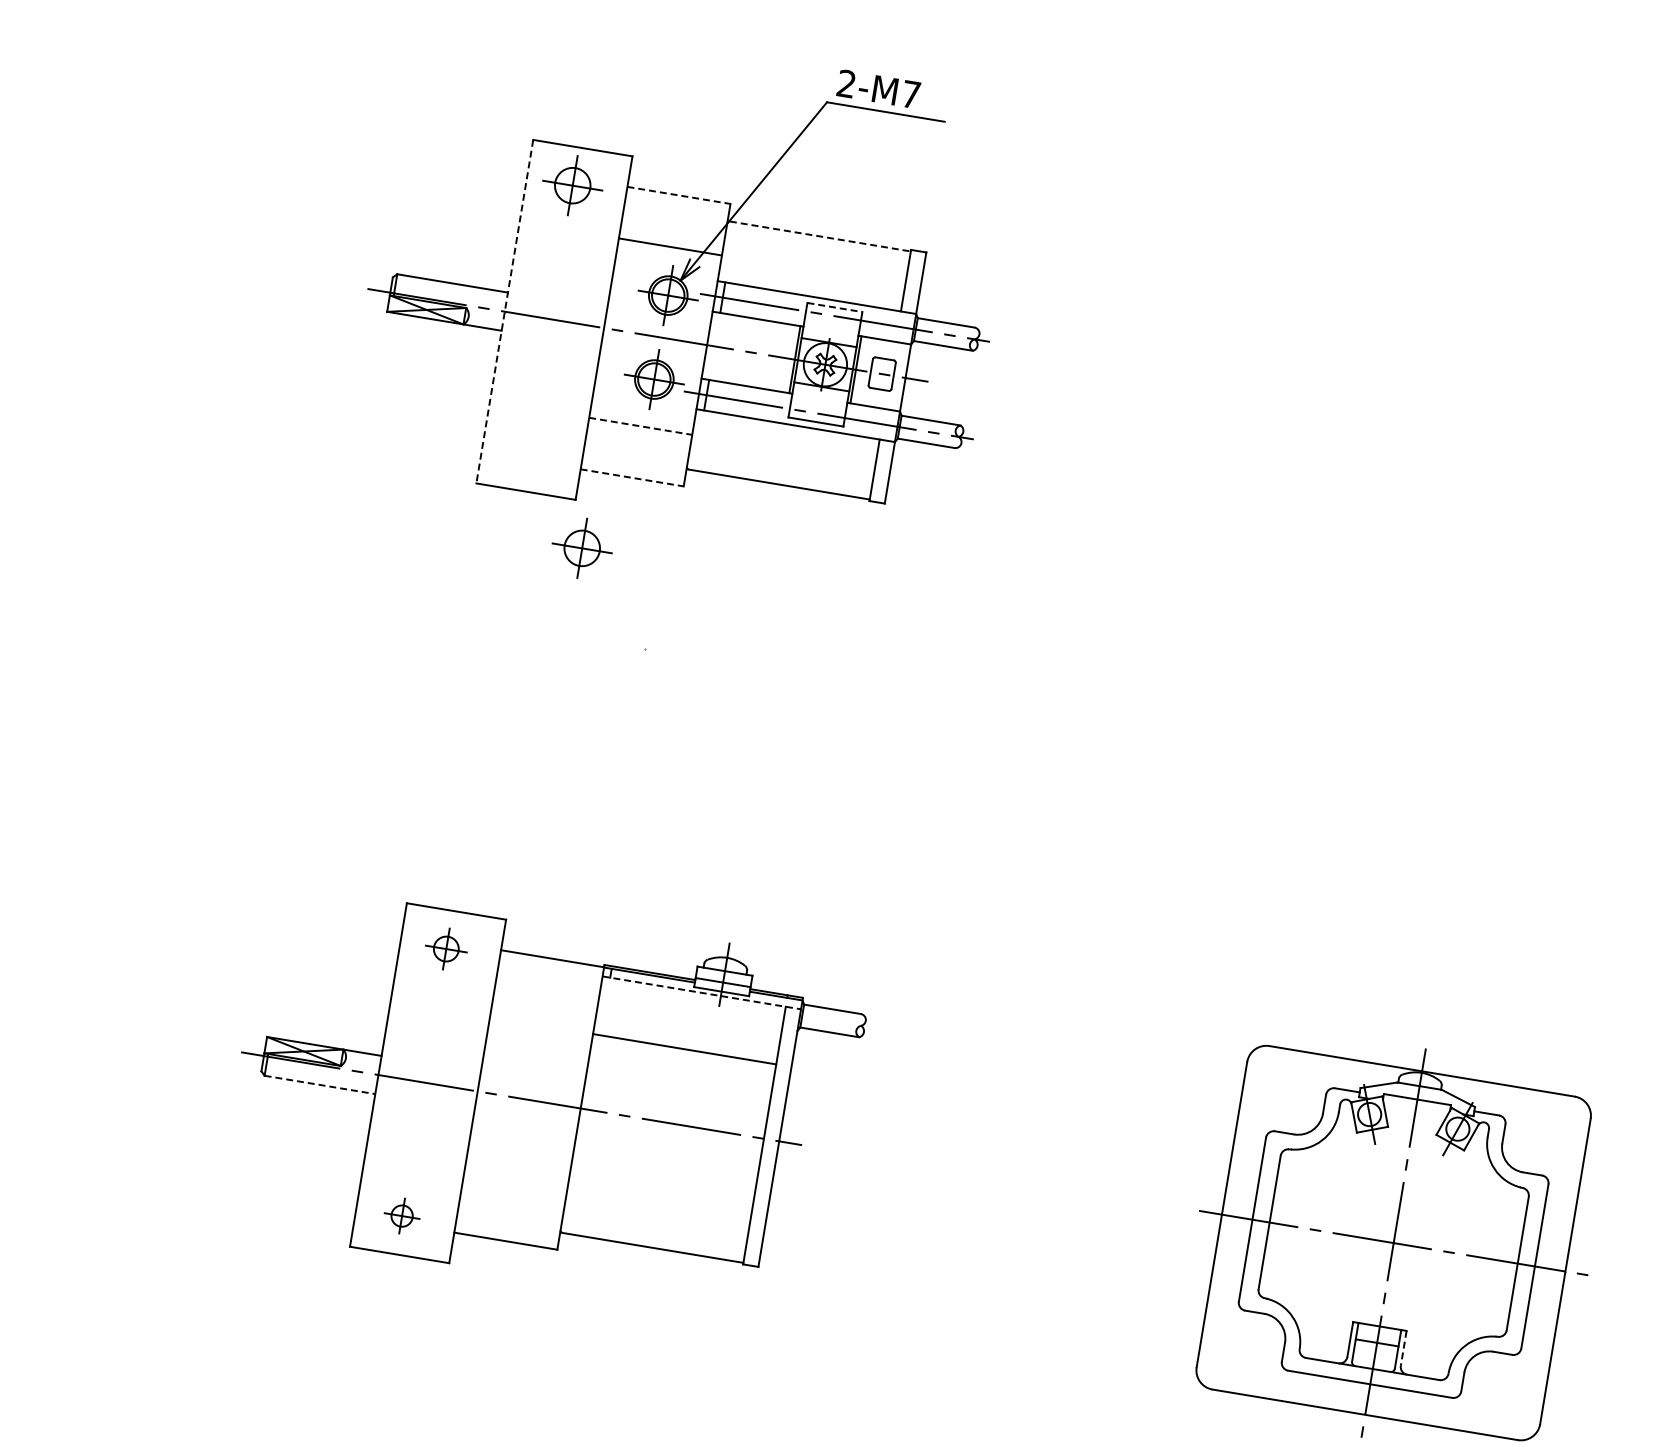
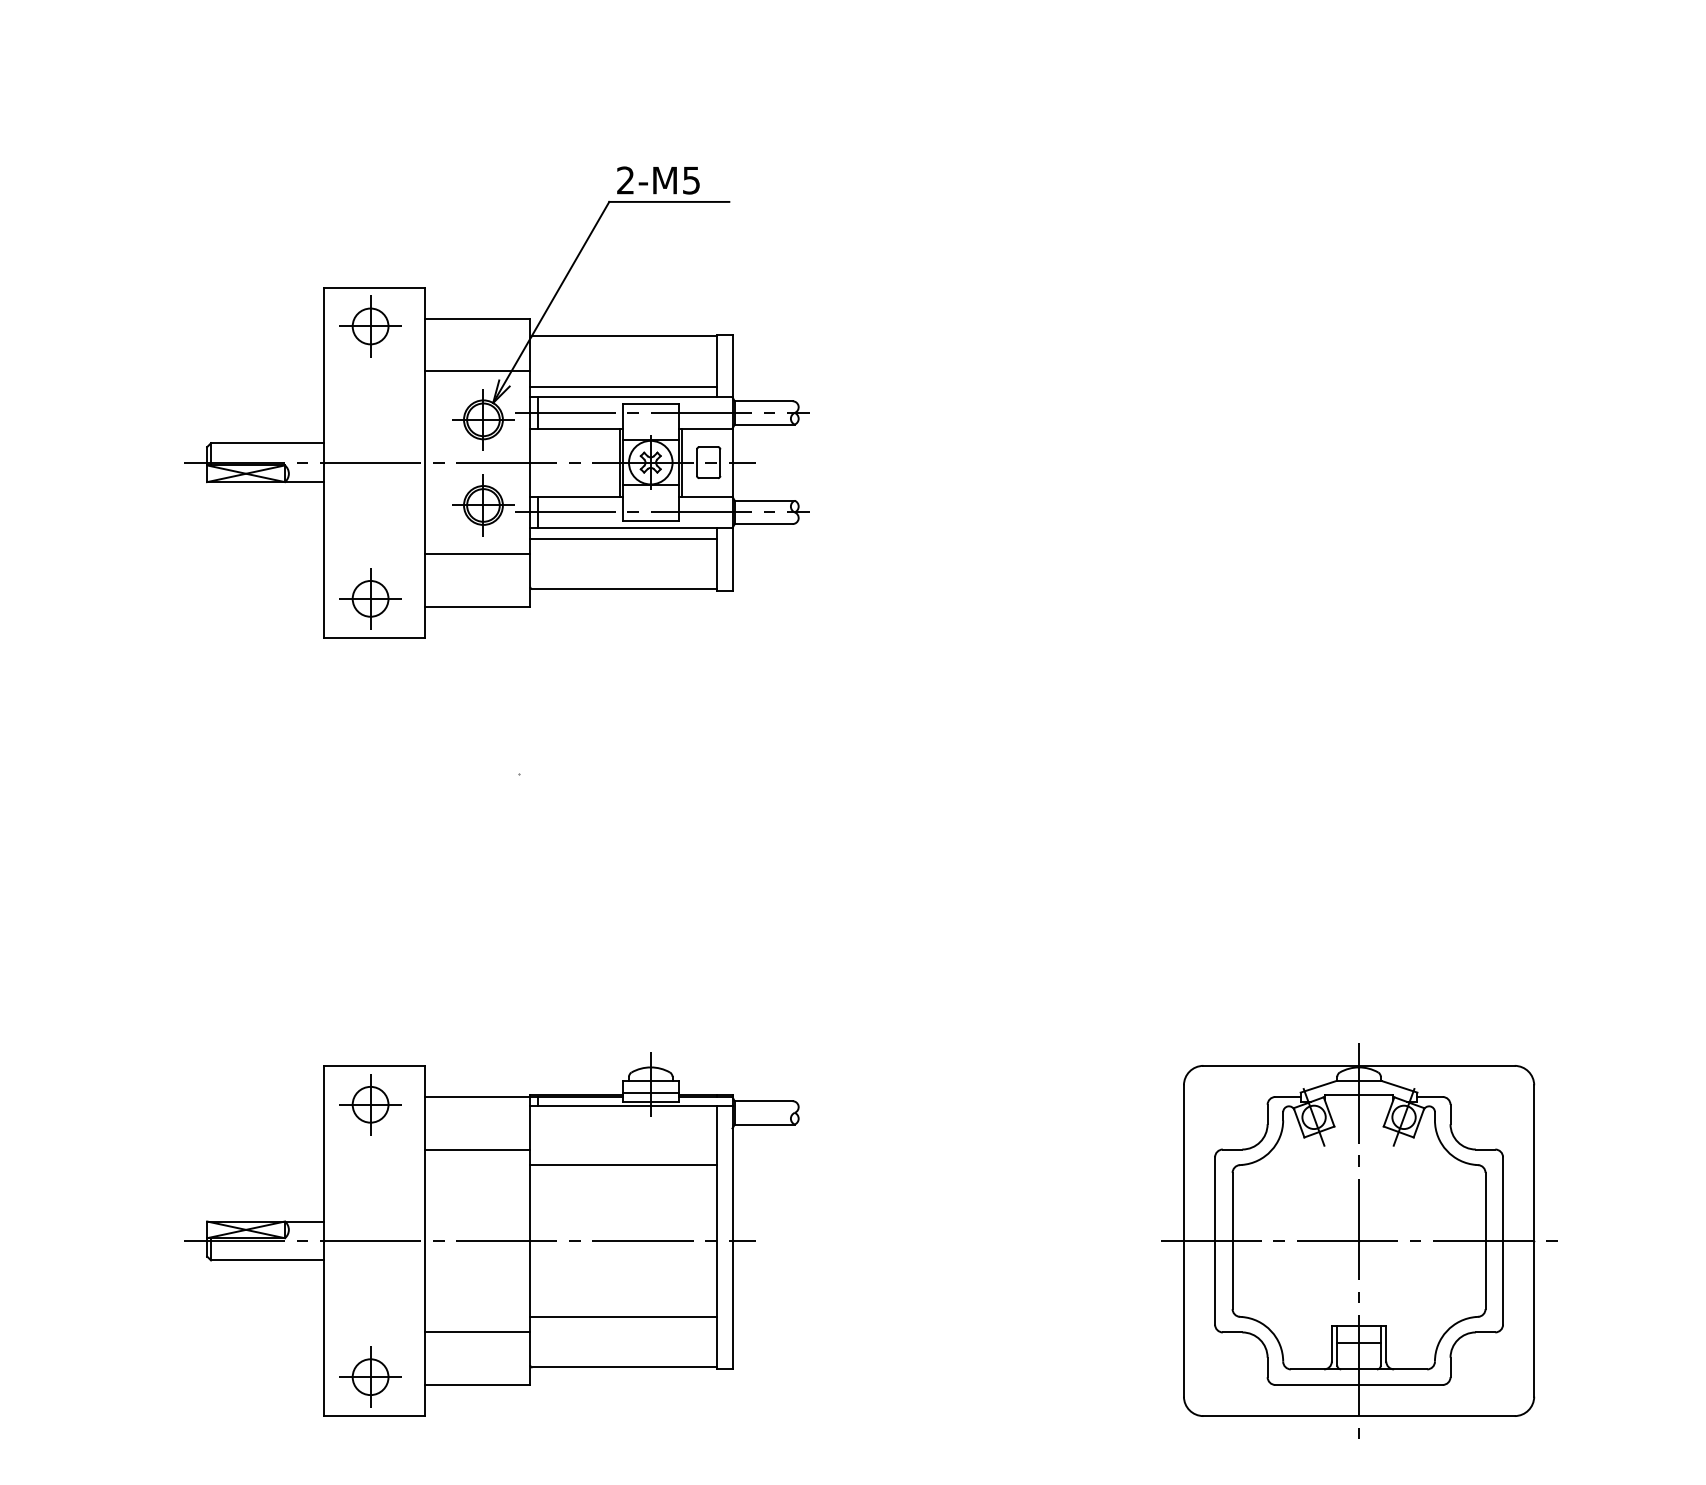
text: (911, 94) -> (691, 180), 2-M7 -> 2-M5
line: (678, 195) -> (477, 318), dashed -> solid
line: (821, 236) -> (625, 336), dashed -> solid
line: (811, 285) -> (623, 386), added
line: (835, 307) -> (651, 404), dashed -> solid
line: (504, 312) -> (323, 463), dashed -> solid
line: (640, 426) -> (477, 554), dashed -> solid
line: (786, 434) -> (623, 538), added
line: (632, 477) -> (477, 606), dashed -> solid
part: (582, 548) -> (370, 598), moved
part: (446, 948) -> (370, 1104), size x1.43
line: (701, 993) -> (631, 1106), dashed -> solid
line: (543, 1010) -> (477, 1149), added
line: (319, 1084) -> (267, 1260), dashed -> solid
line: (514, 1189) -> (477, 1332), added
line: (660, 1197) -> (623, 1316), added
part: (402, 1215) -> (370, 1376), size x1.67
line: (1403, 1348) -> (1386, 1343), dashed -> solid

